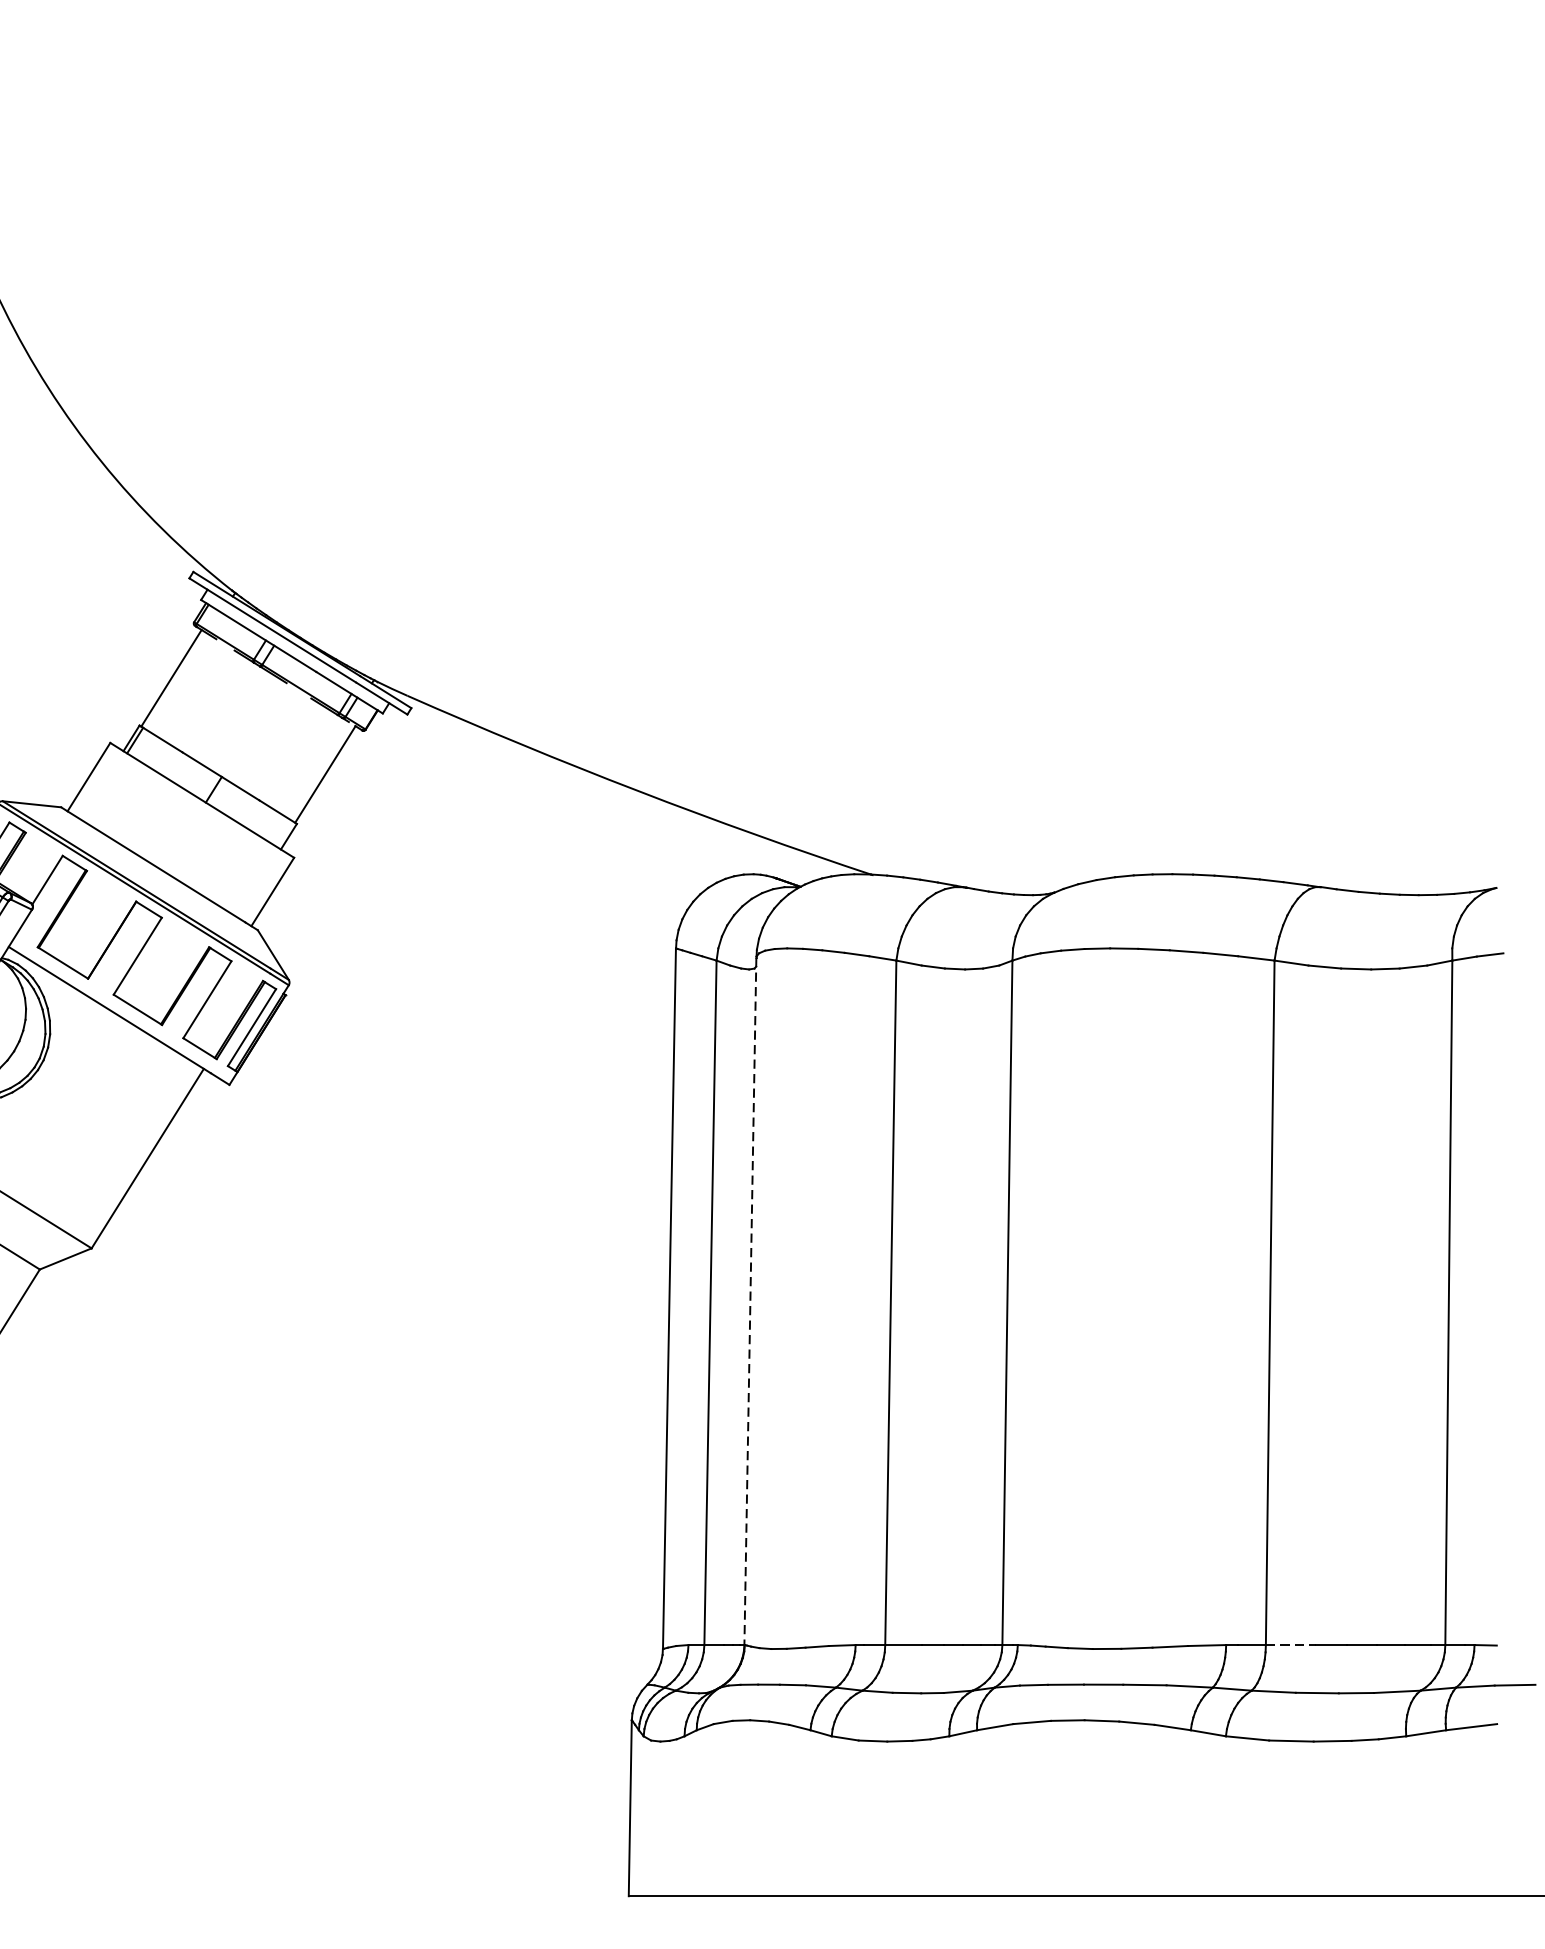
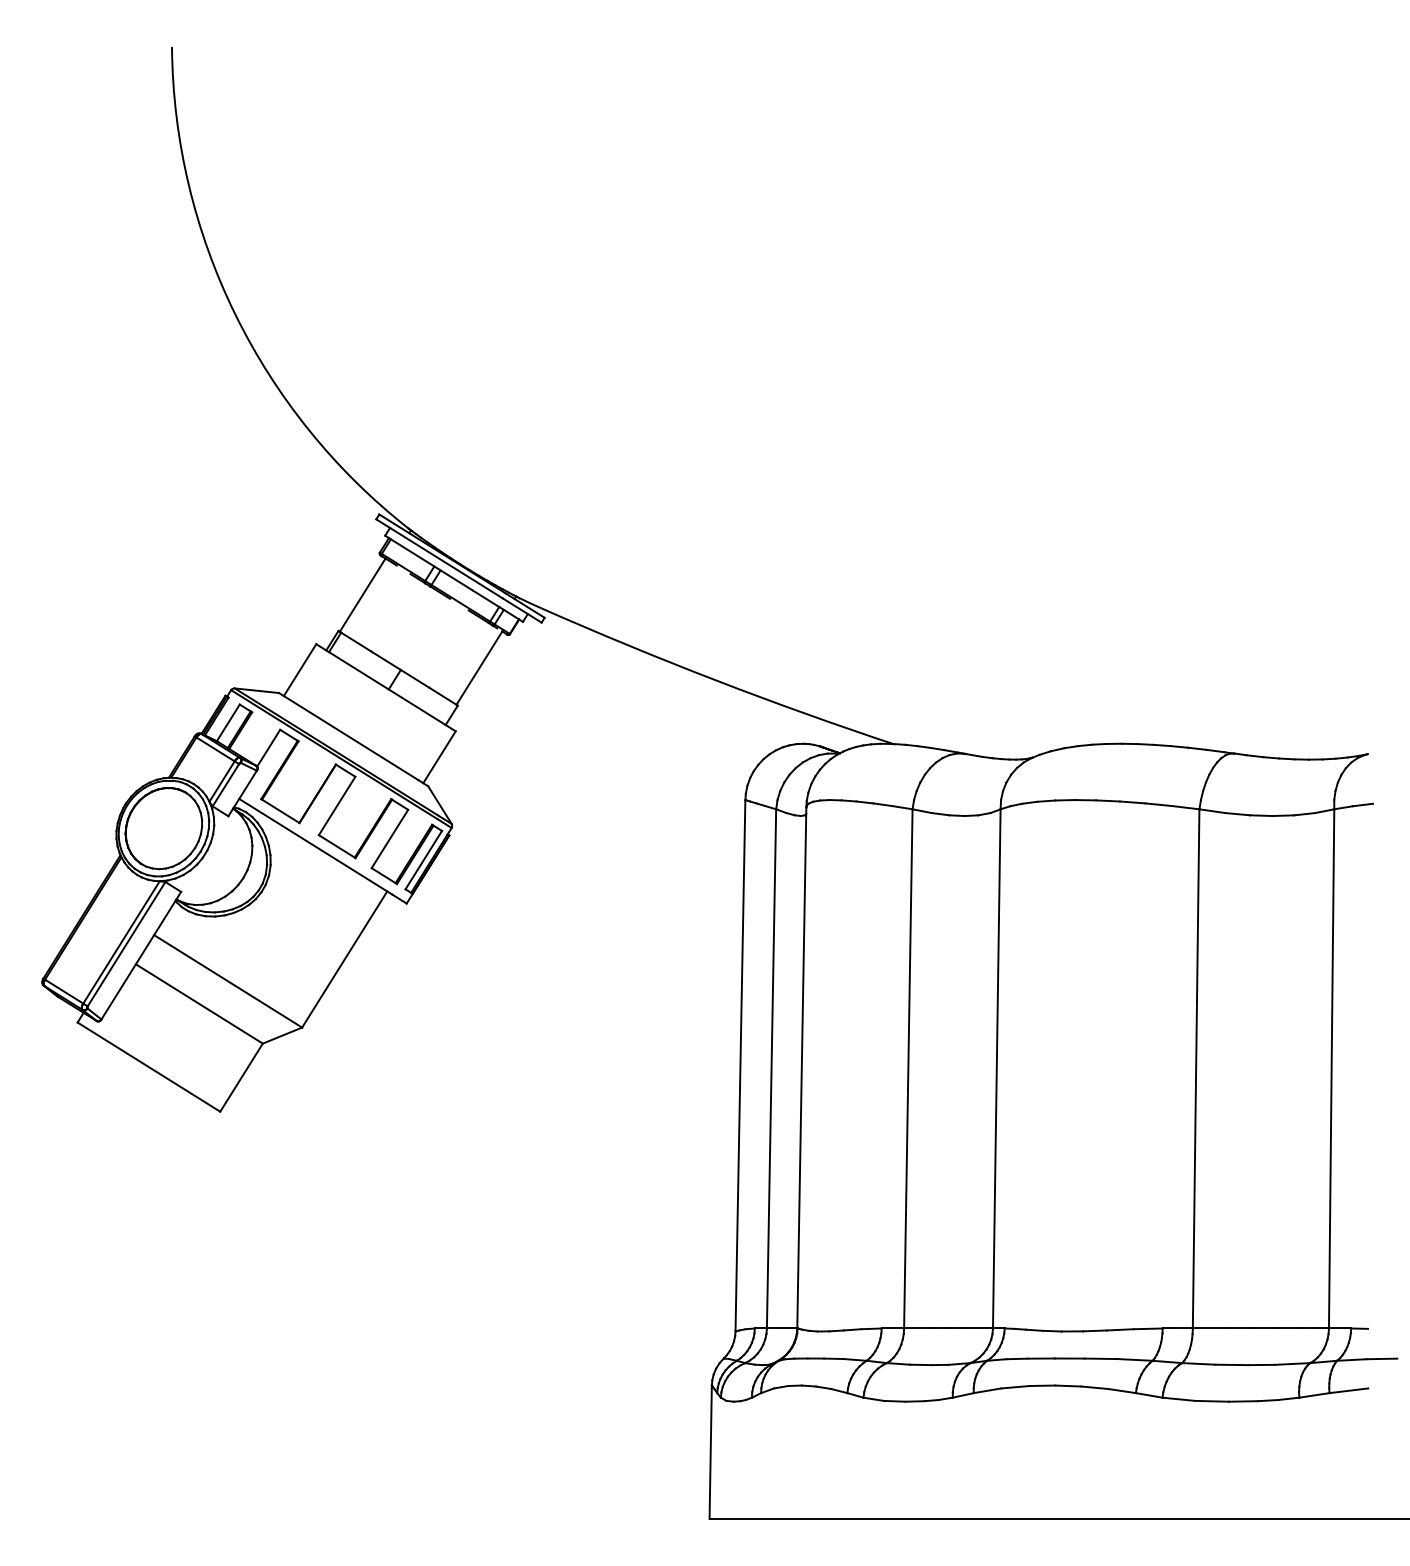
line: (749, 1300) -> (801, 1067), dashed -> solid
line: (1290, 1645) -> (1211, 1328), dashed -> solid

